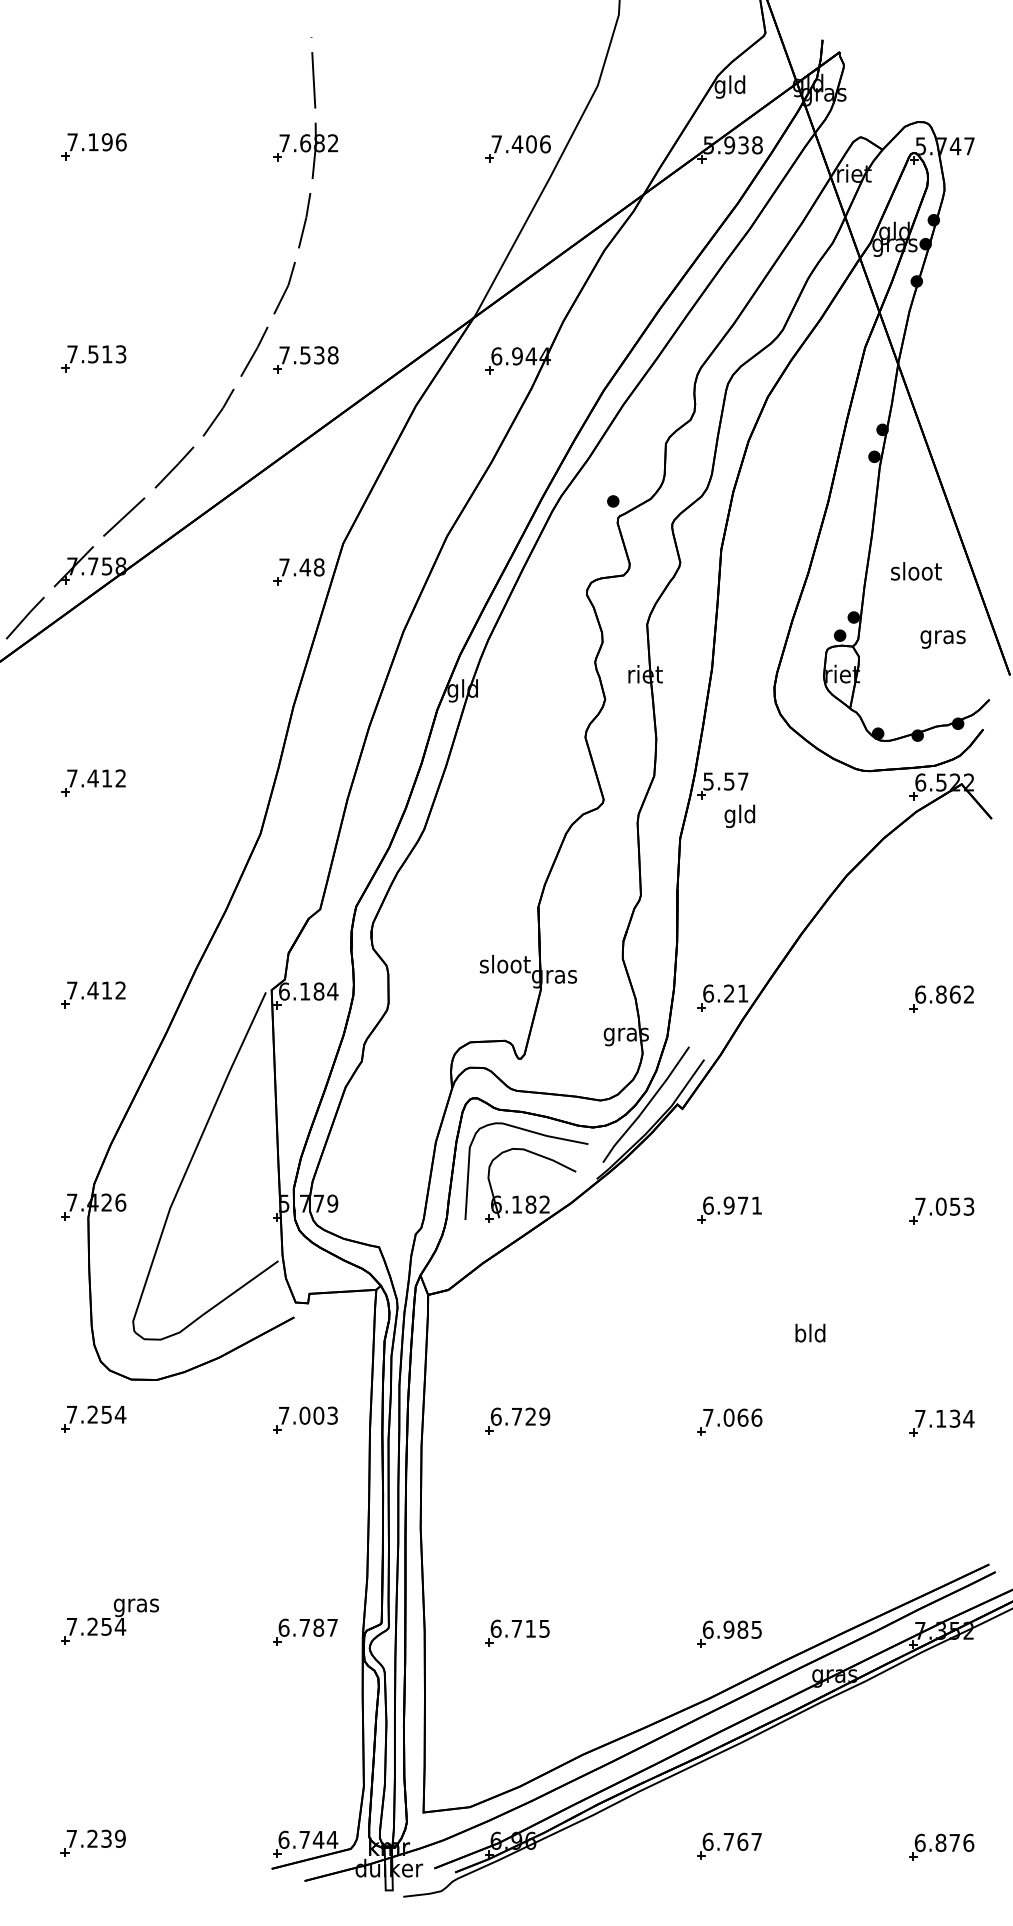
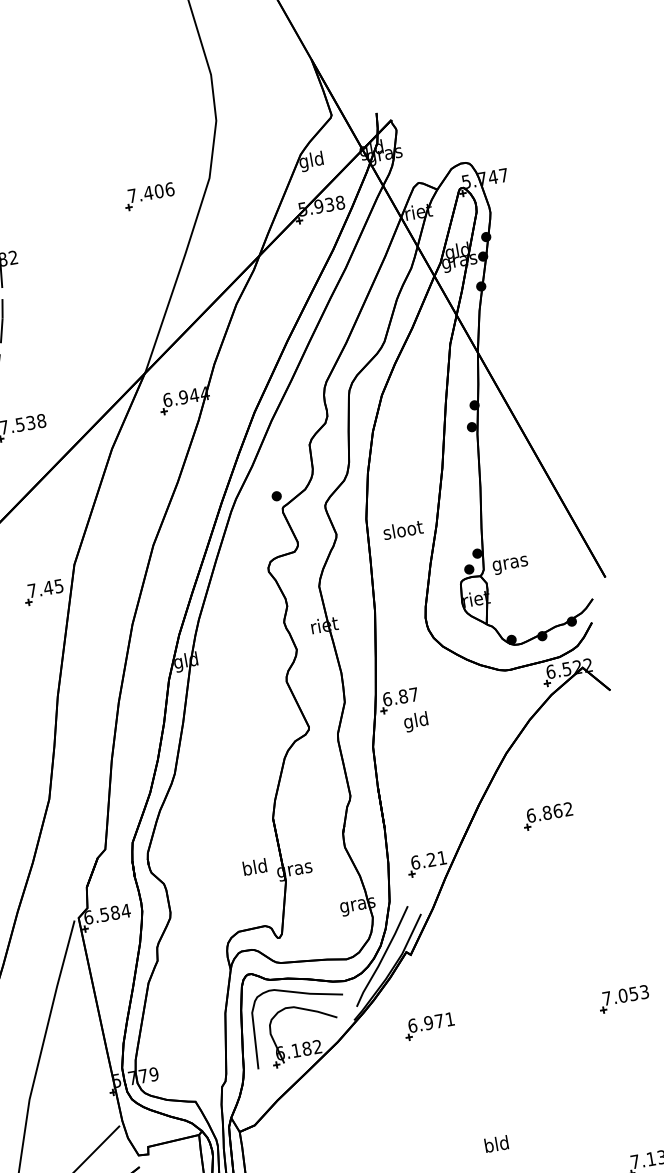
part: (517, 148) -> (148, 196), moved
text: (318, 567) -> (58, 586), 7.48 -> 7.45
text: (916, 571) -> (403, 529), moved
text: (942, 639) -> (510, 565), moved
text: (718, 781) -> (395, 697), 5.57 -> 6.87
text: (504, 963) -> (254, 866), sloot -> bld
text: (305, 991) -> (104, 914), 6.184 -> 6.584
part: (941, 998) -> (547, 815), moved
part: (729, 1209) -> (429, 1025), moved
text: (810, 1332) -> (496, 1143), moved

